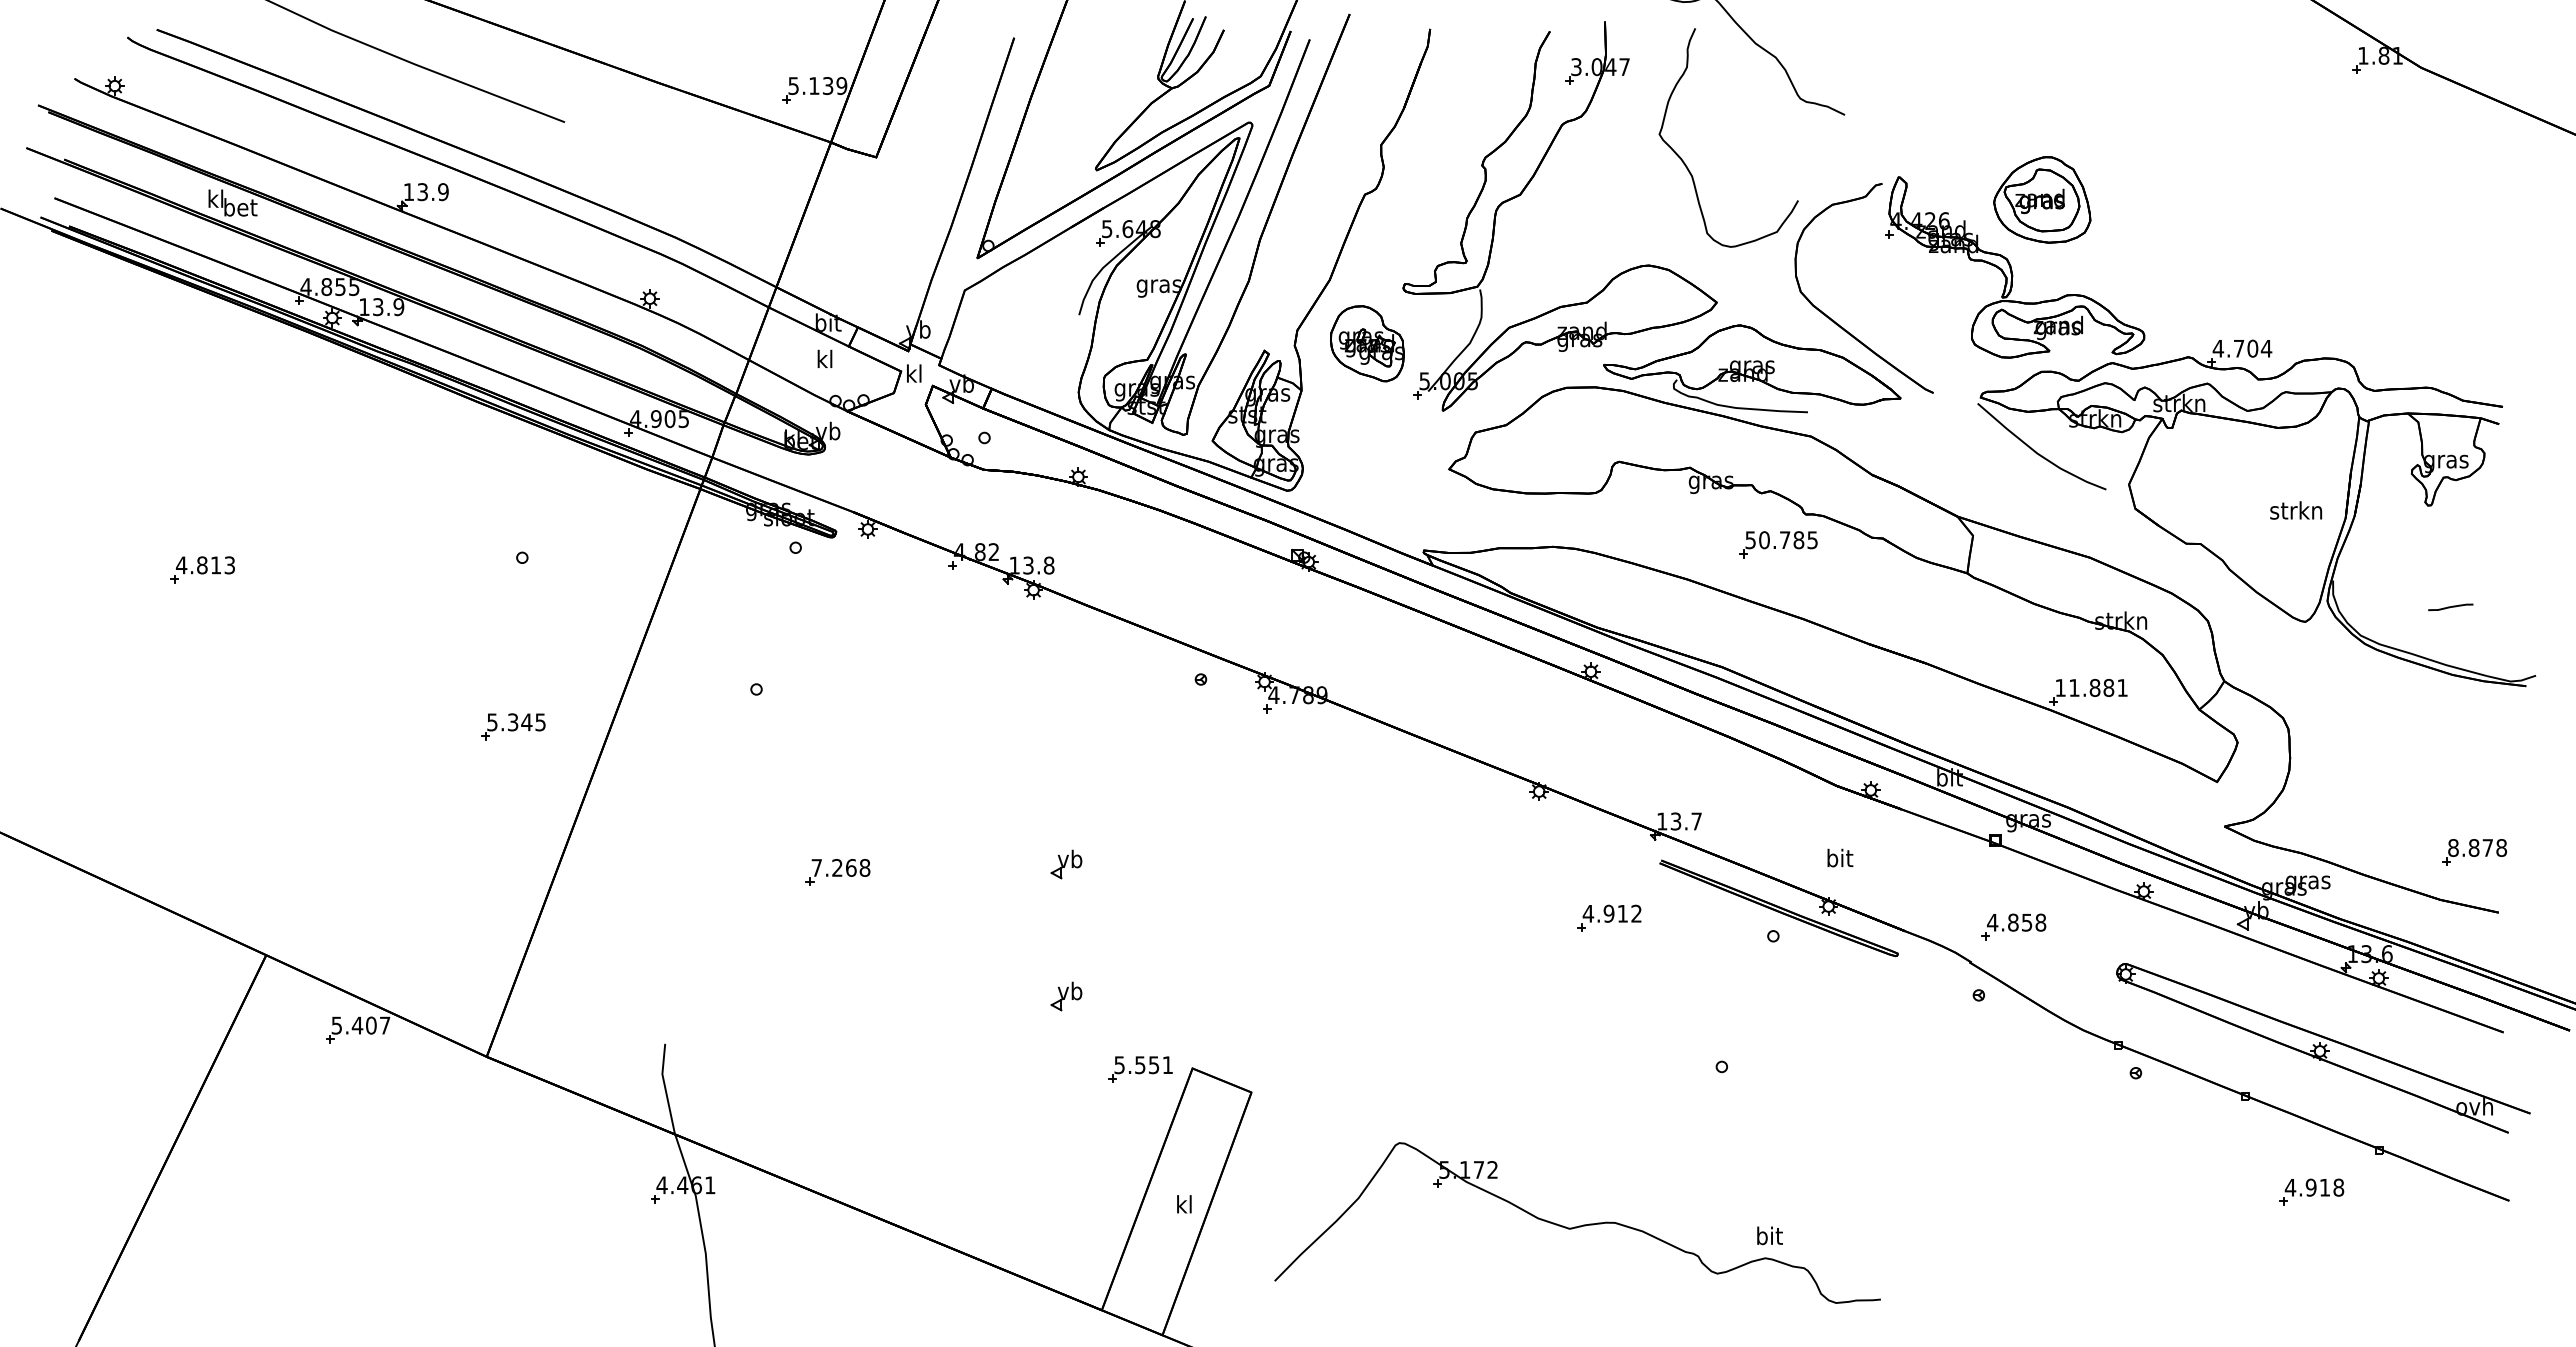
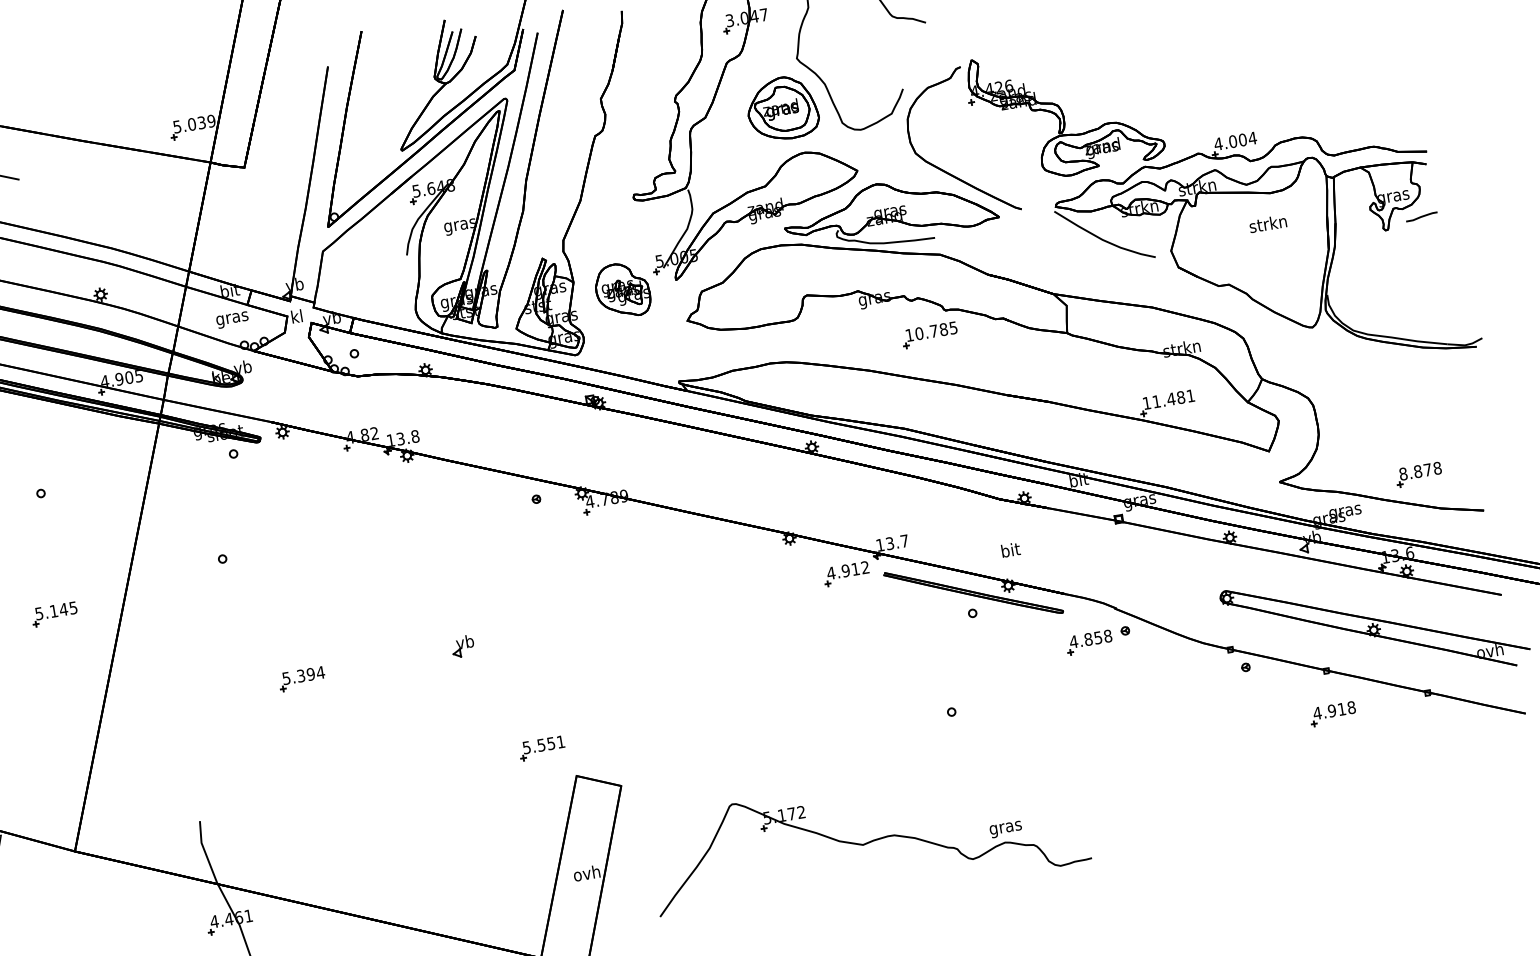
text: (814, 85) -> (192, 124), 5.139 -> 5.039
part: (2042, 199) -> (782, 108), moved
part: (1367, 343) -> (622, 290), moved
text: (2238, 348) -> (1232, 141), 4.704 -> 4.004
text: (824, 360) -> (231, 317), kl -> gras
text: (2296, 510) -> (1268, 223), moved
text: (1750, 540) -> (909, 335), 50.785 -> 10.785
line: (2450, 607) -> (1421, 217), moved
text: (2094, 687) -> (1170, 398), 11.881 -> 11.481
text: (513, 722) -> (54, 611), 5.345 -> 5.145
part: (2474, 852) -> (1418, 474), moved
text: (840, 867) -> (303, 675), 7.268 -> 5.394
part: (1609, 917) -> (846, 573), moved
part: (2013, 926) -> (1089, 642), moved
part: (1066, 996) -> (478, 739), removed
part: (1140, 1069) -> (542, 748), moved
part: (2311, 1191) -> (1332, 713), moved
text: (1183, 1204) -> (586, 873), kl -> ovh
text: (1769, 1237) -> (1005, 827), bit -> gras

